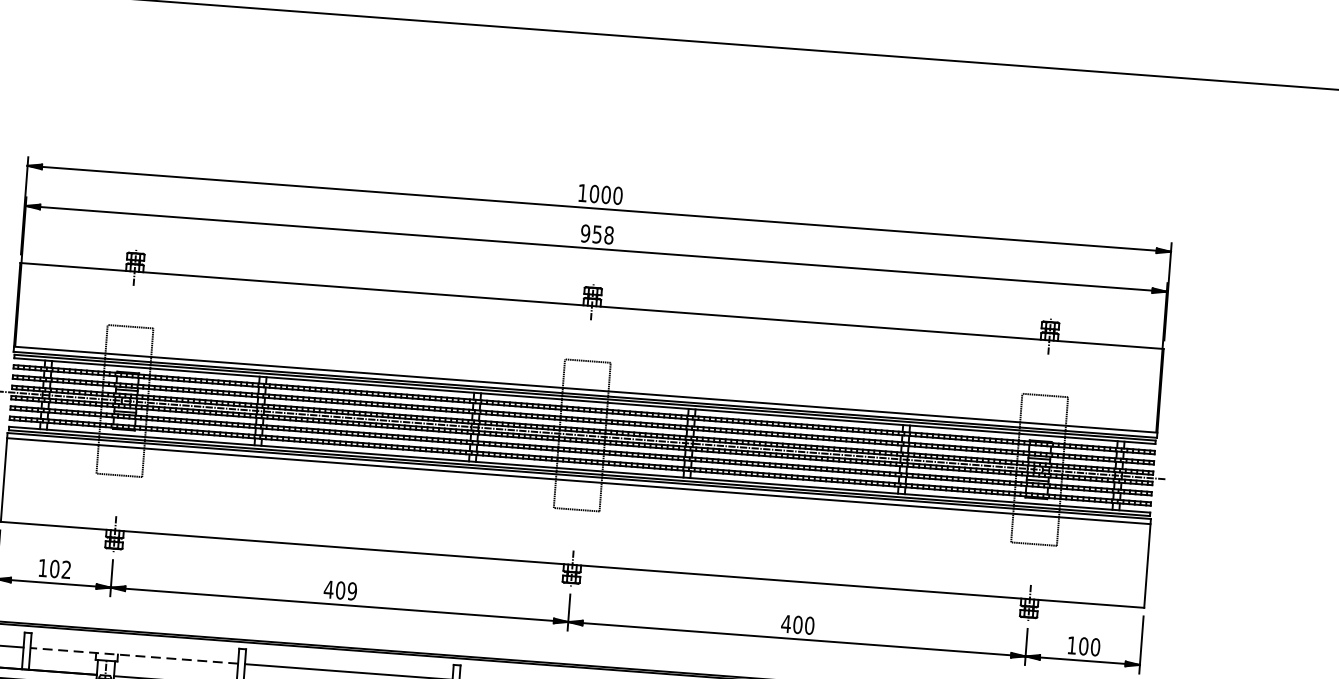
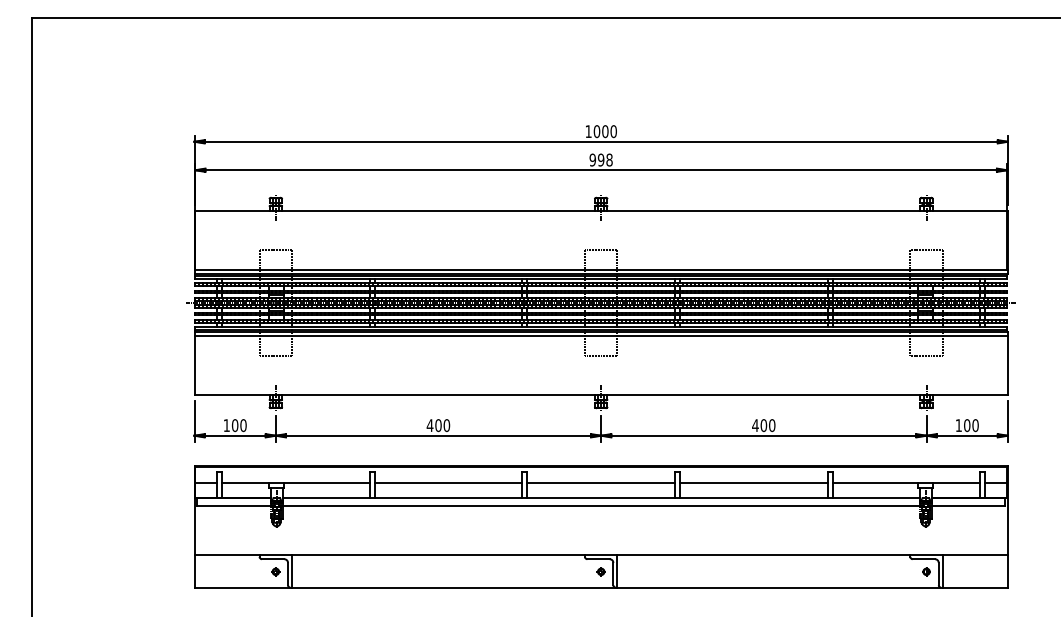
text: (596, 233) -> (600, 159), 958 -> 998
text: (66, 569) -> (243, 425), 102 -> 100
text: (351, 591) -> (446, 425), 409 -> 400
line: (135, 655) -> (296, 482), dashed -> solid

